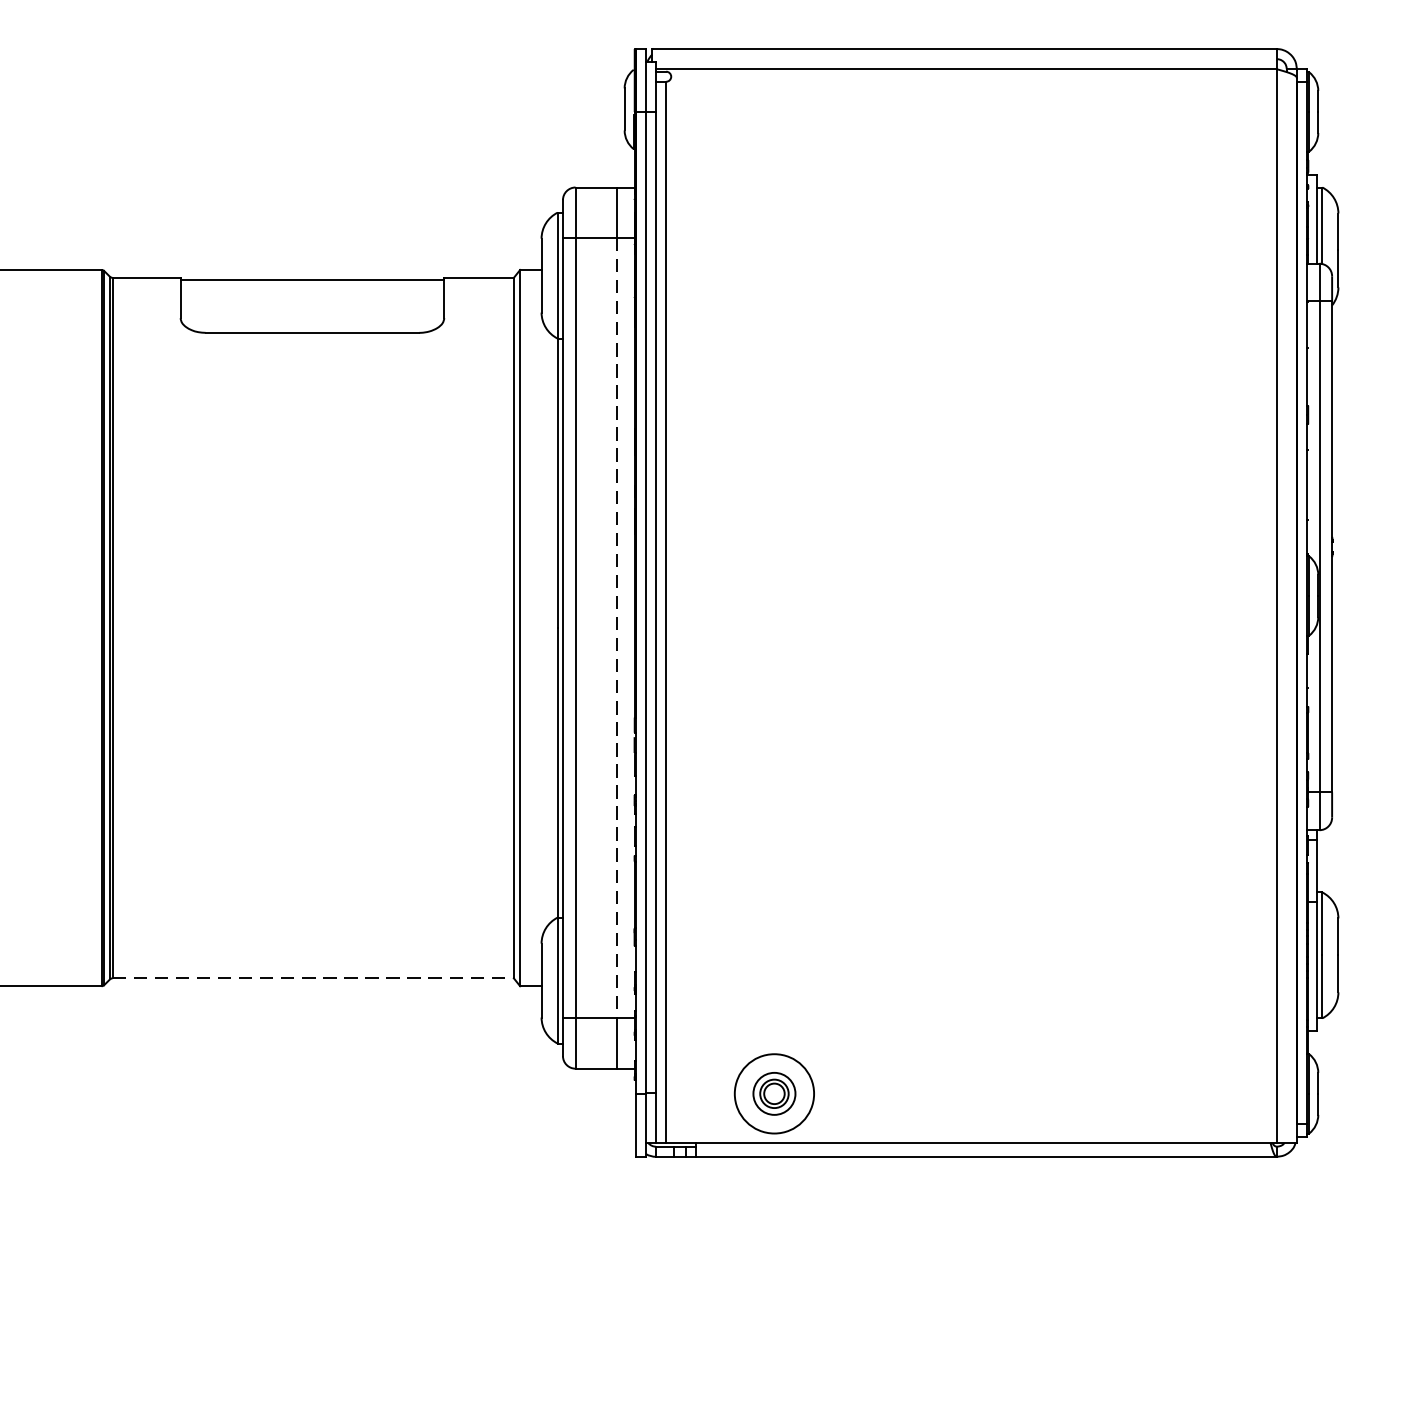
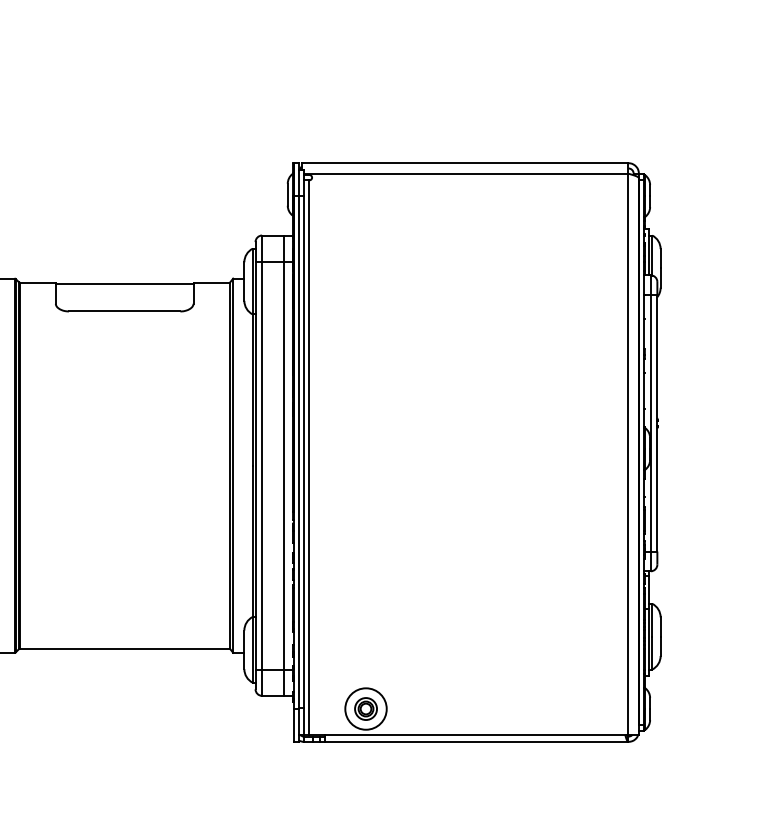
line: (616, 627) -> (283, 465), dashed -> solid
line: (314, 977) -> (125, 648), dashed -> solid

